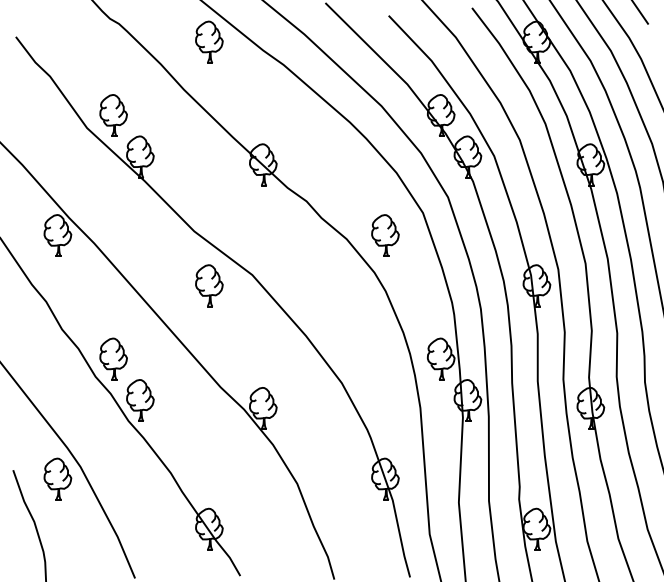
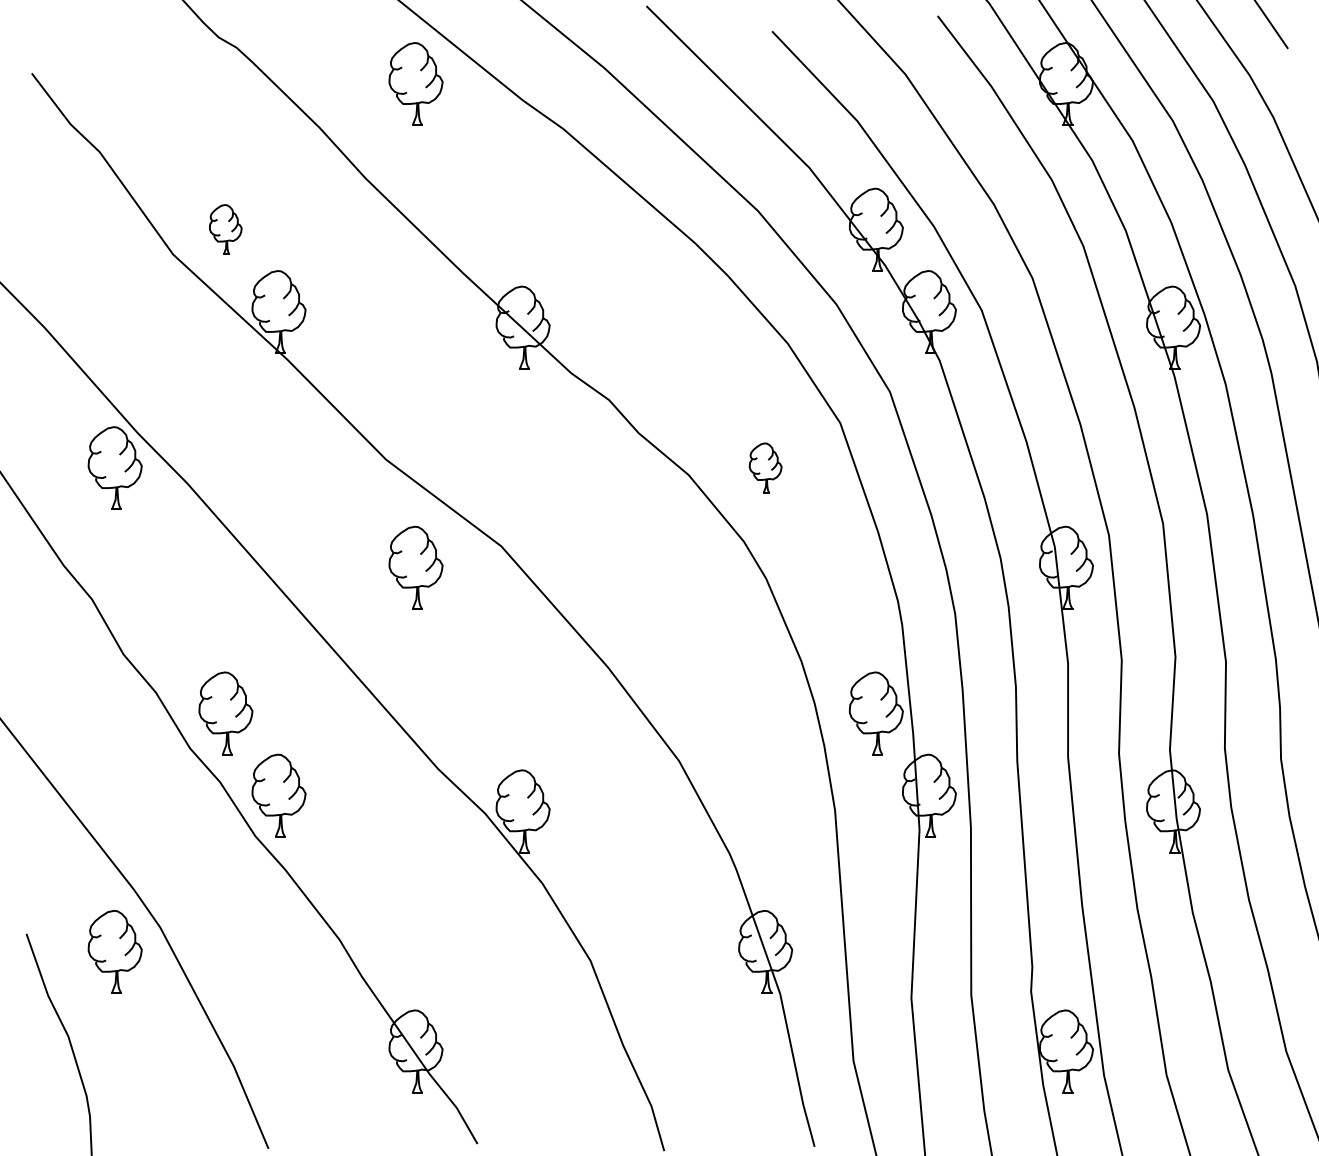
part: (113, 115) -> (225, 229), size x0.6
part: (385, 235) -> (765, 467), size x0.6

